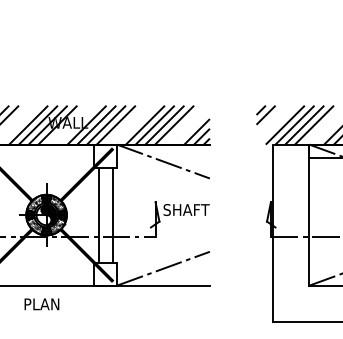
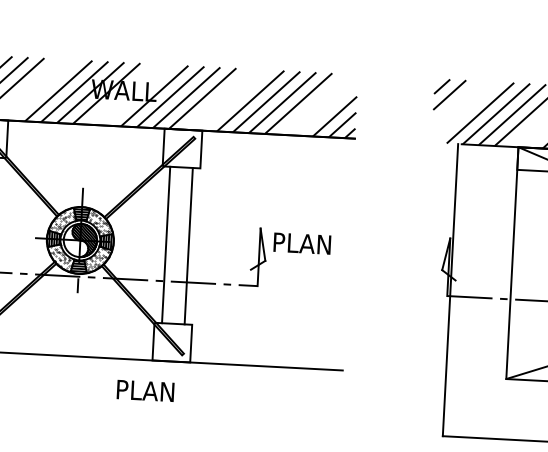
line: (163, 161) -> (277, 162), removed
text: (186, 209) -> (310, 243), SHAFT -> PLAN
line: (163, 268) -> (267, 338), removed
text: (41, 304) -> (144, 391), moved

